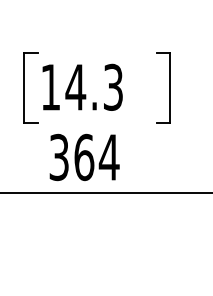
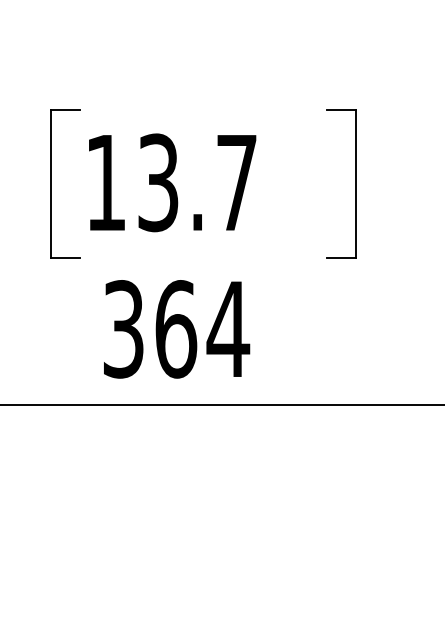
text: (93, 86) -> (195, 180), 14.3 -> 13.7

